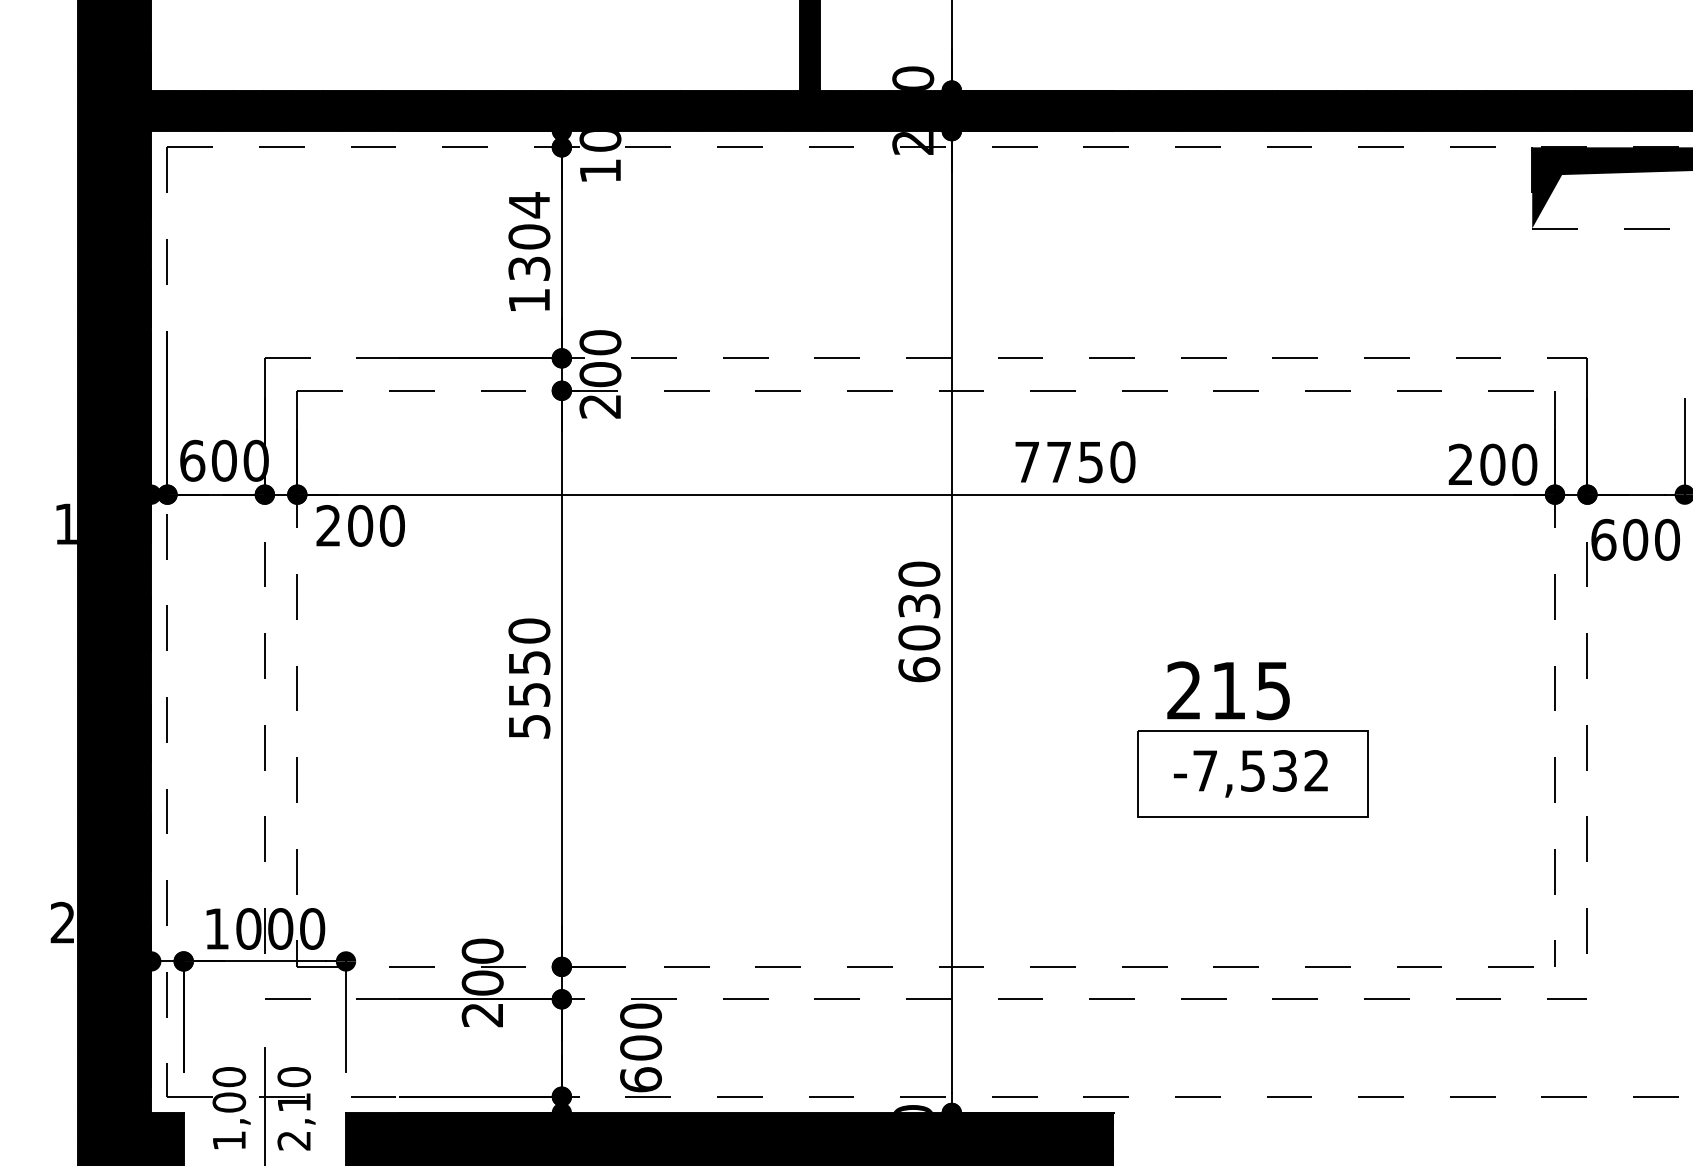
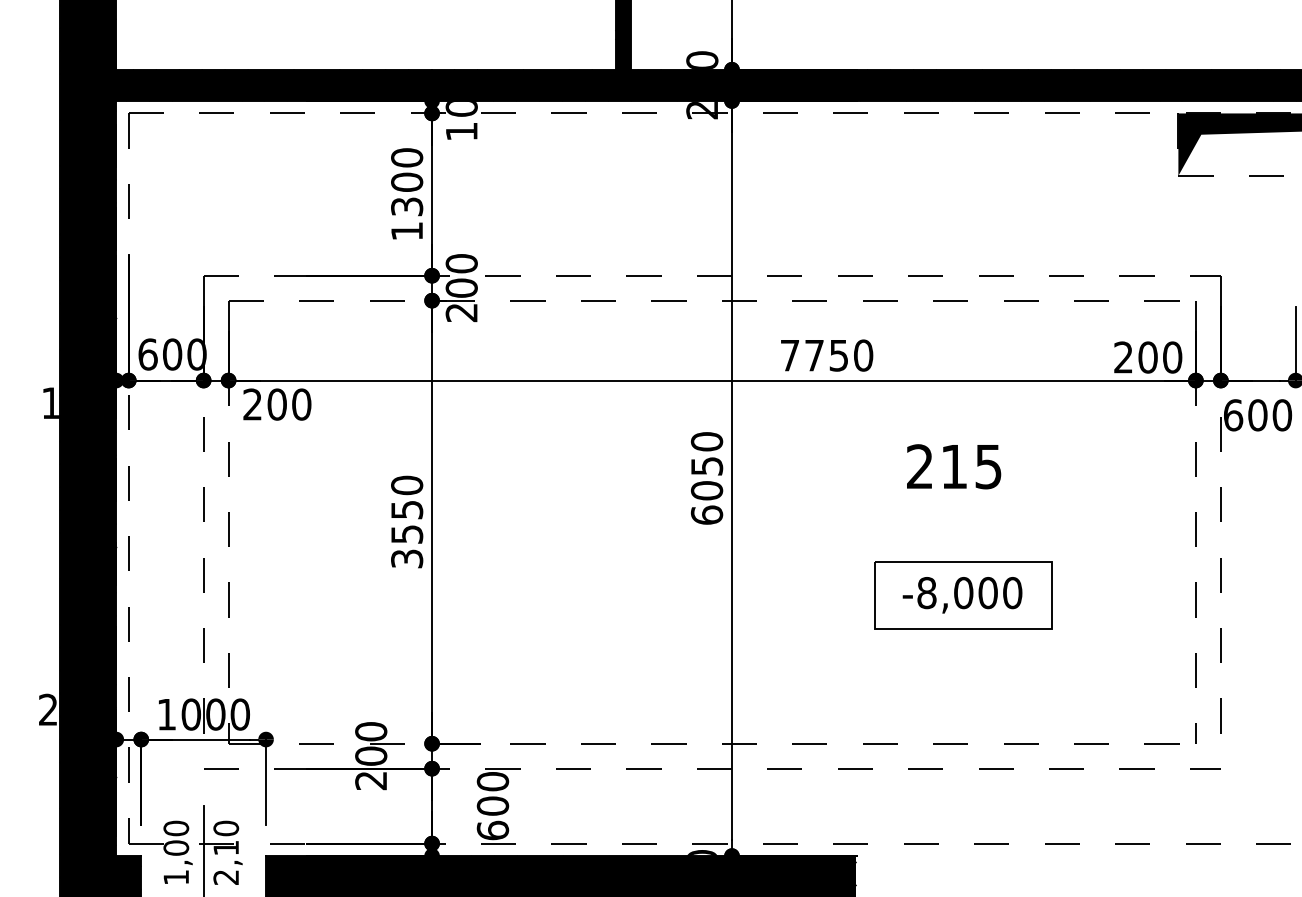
text: (529, 205) -> (407, 158), 1304 -> 1300
text: (918, 605) -> (706, 465), 6030 -> 6050
text: (1228, 690) -> (954, 466), moved
text: (528, 726) -> (406, 558), 5550 -> 3550
text: (1261, 770) -> (970, 592), -7,532 -> -8,000

